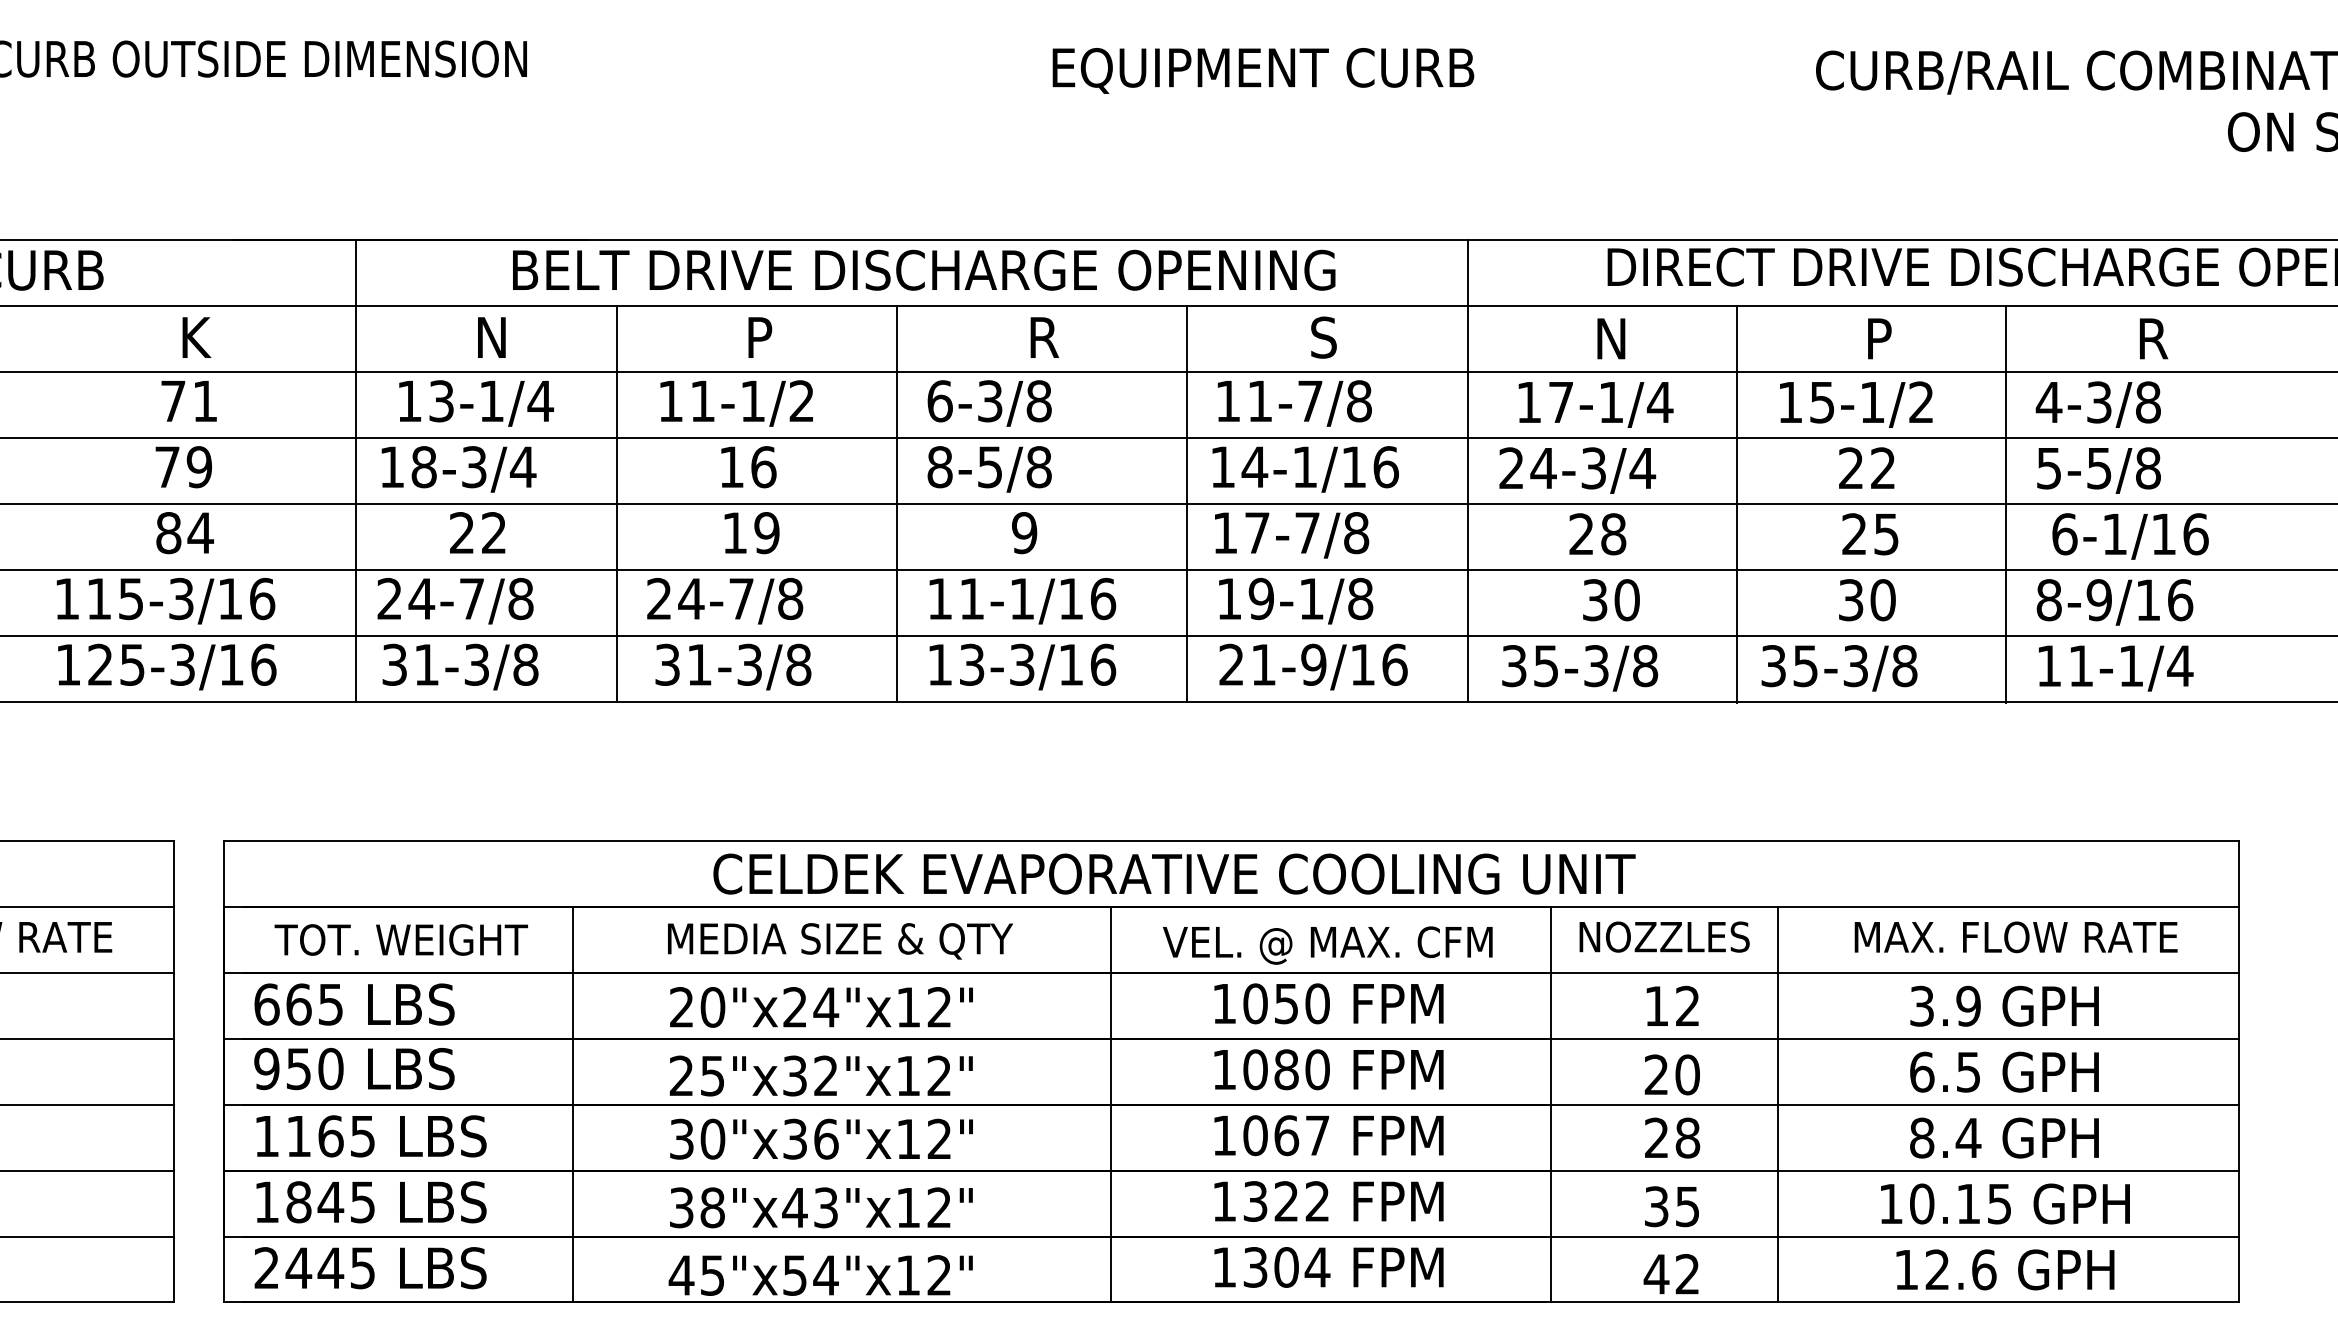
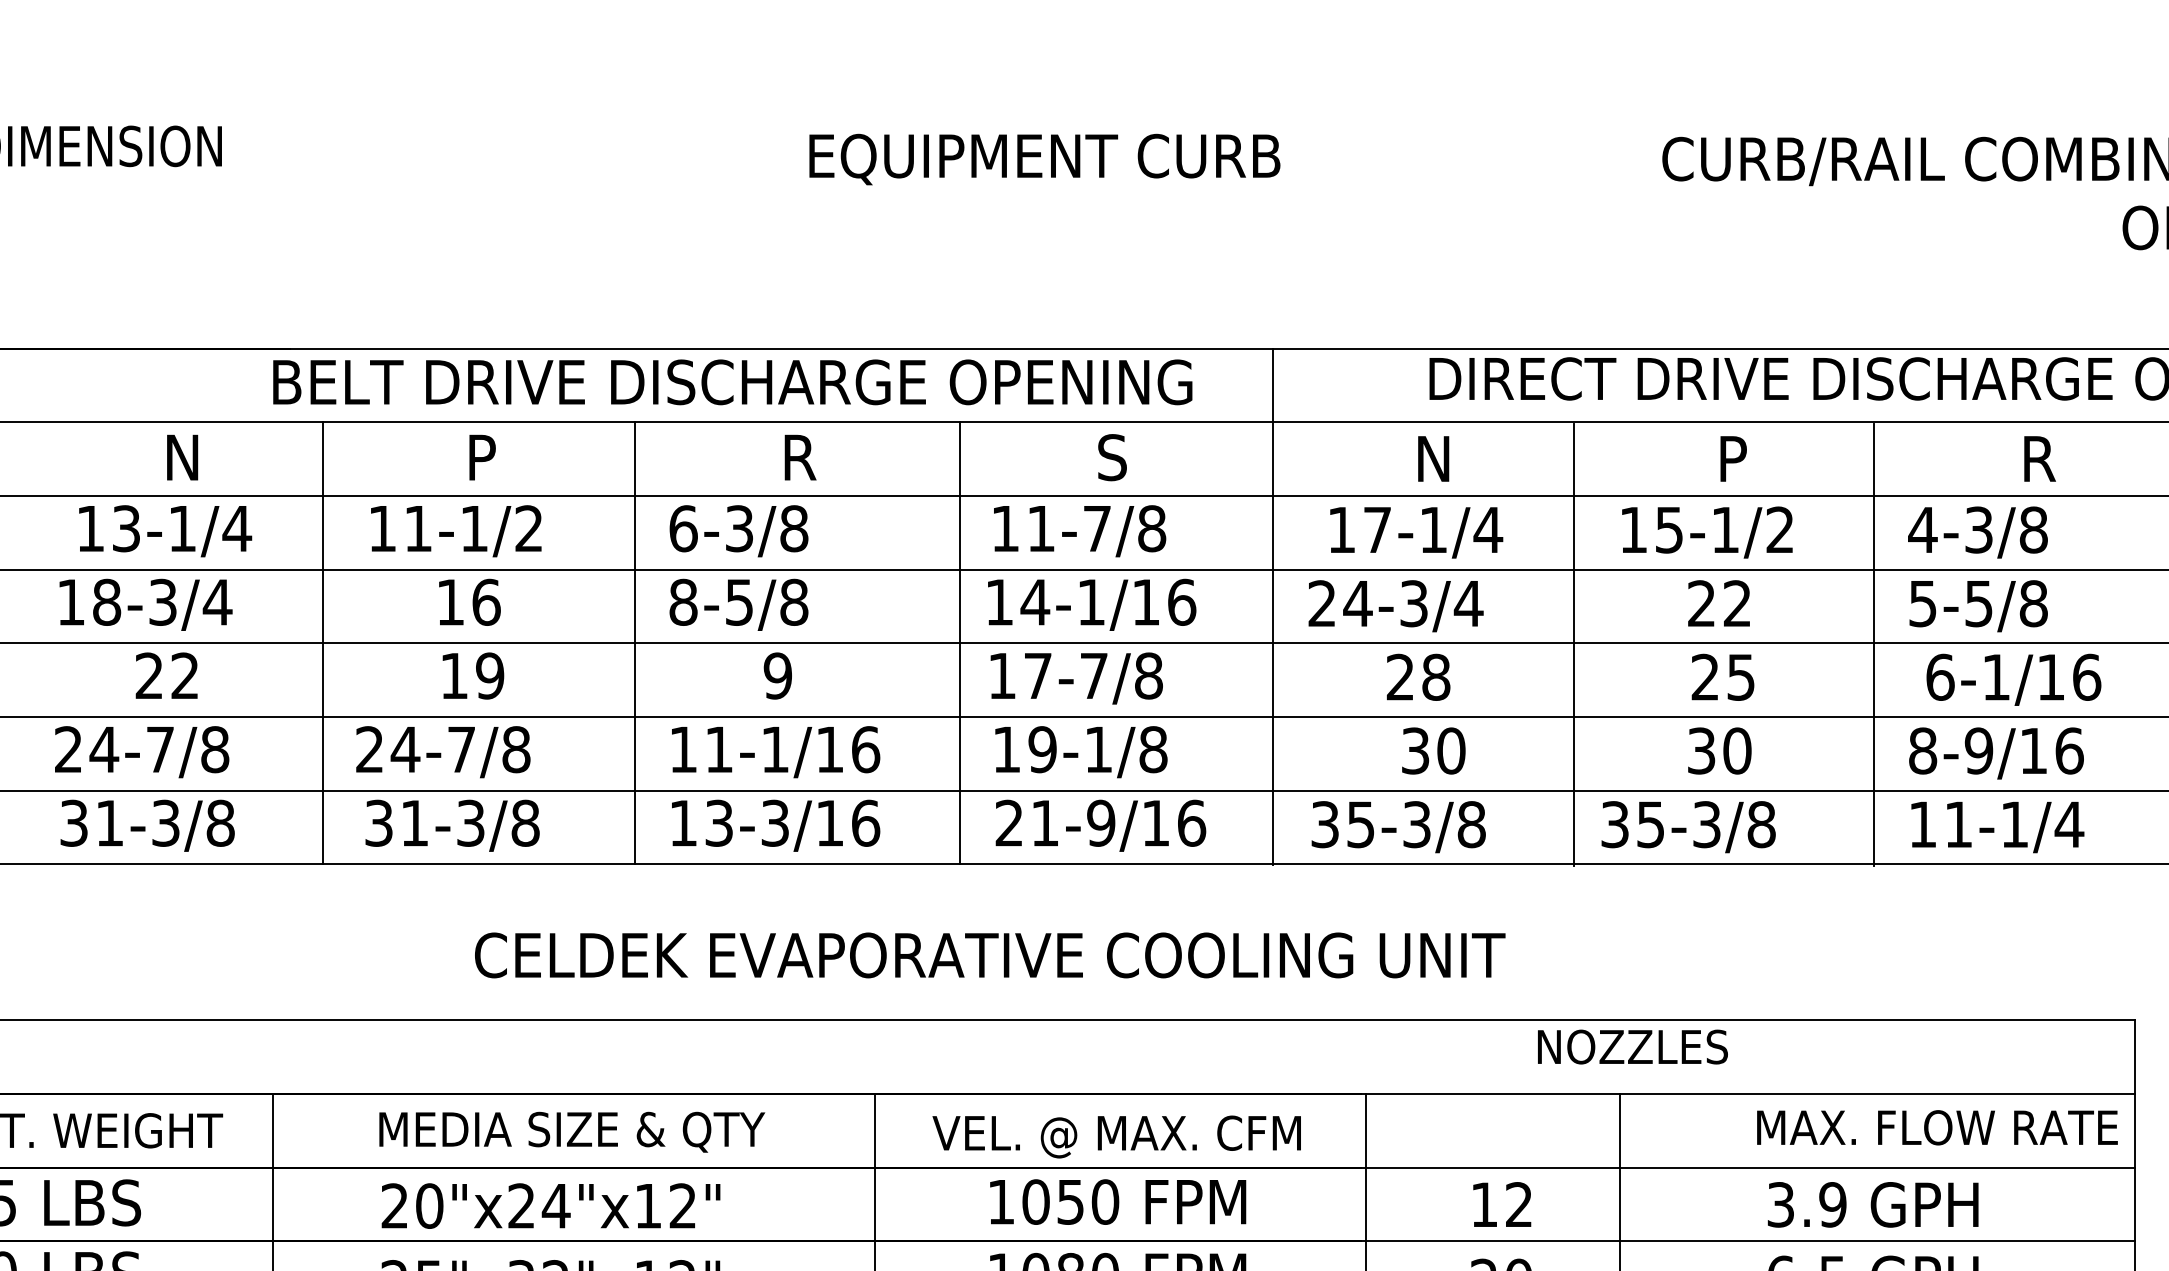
text: (924, 269) -> (733, 381), moved
line: (356, 470) -> (31, 606), removed
text: (1174, 873) -> (990, 954), moved
text: (1664, 936) -> (1632, 1046), moved
text: (2015, 937) -> (1936, 1127), moved

